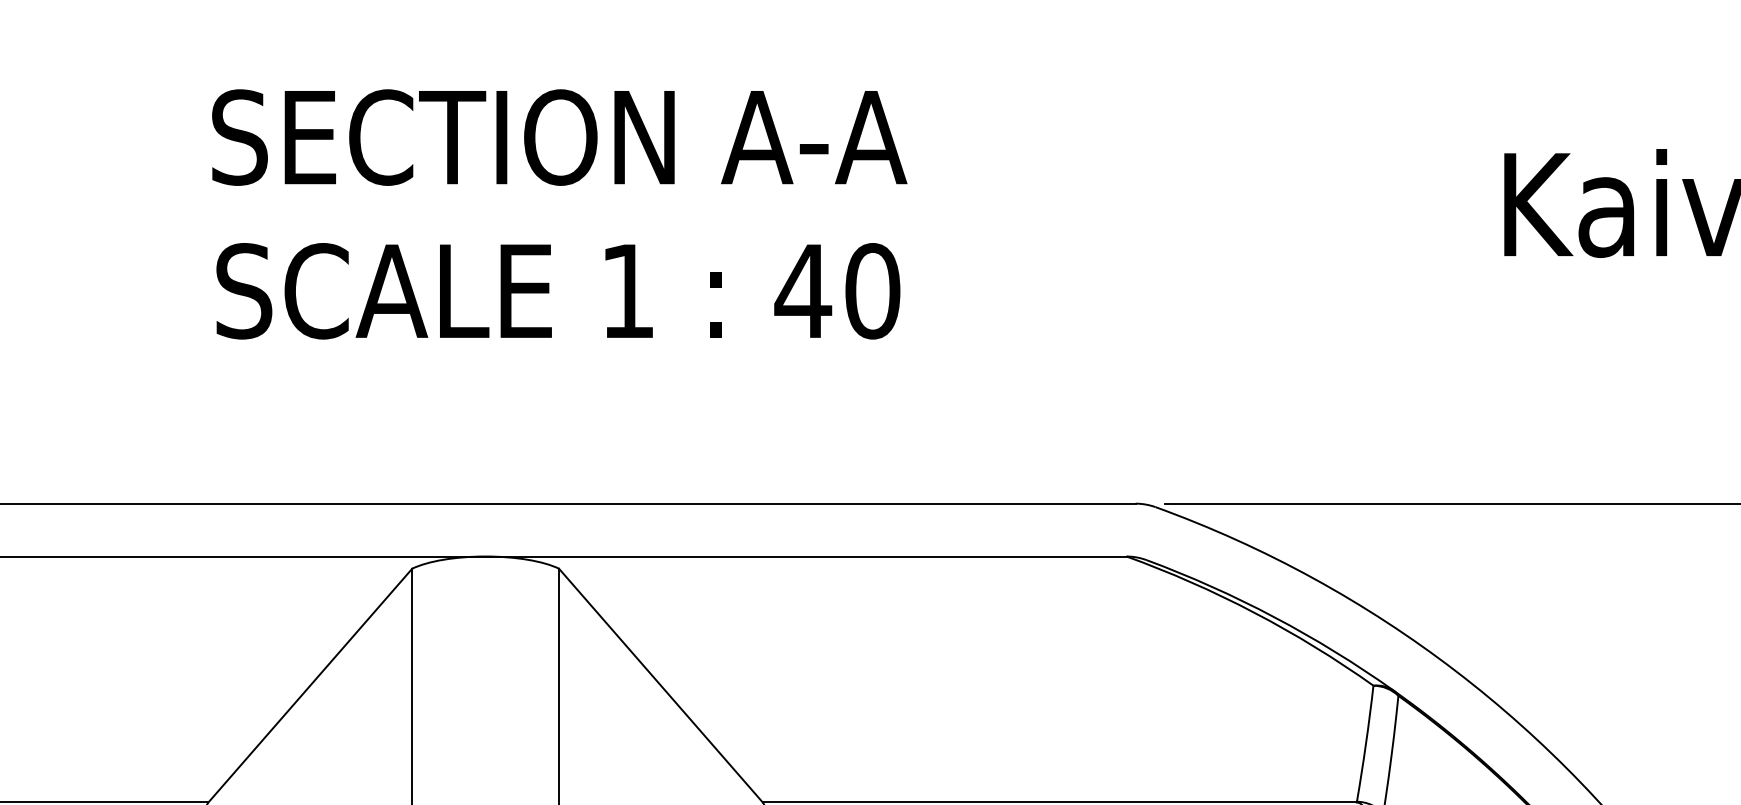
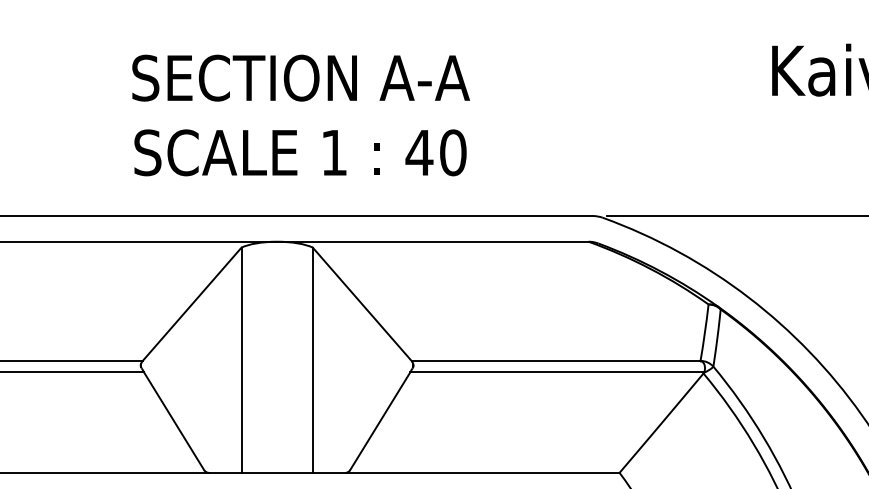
text: (558, 214) -> (300, 115), moved

